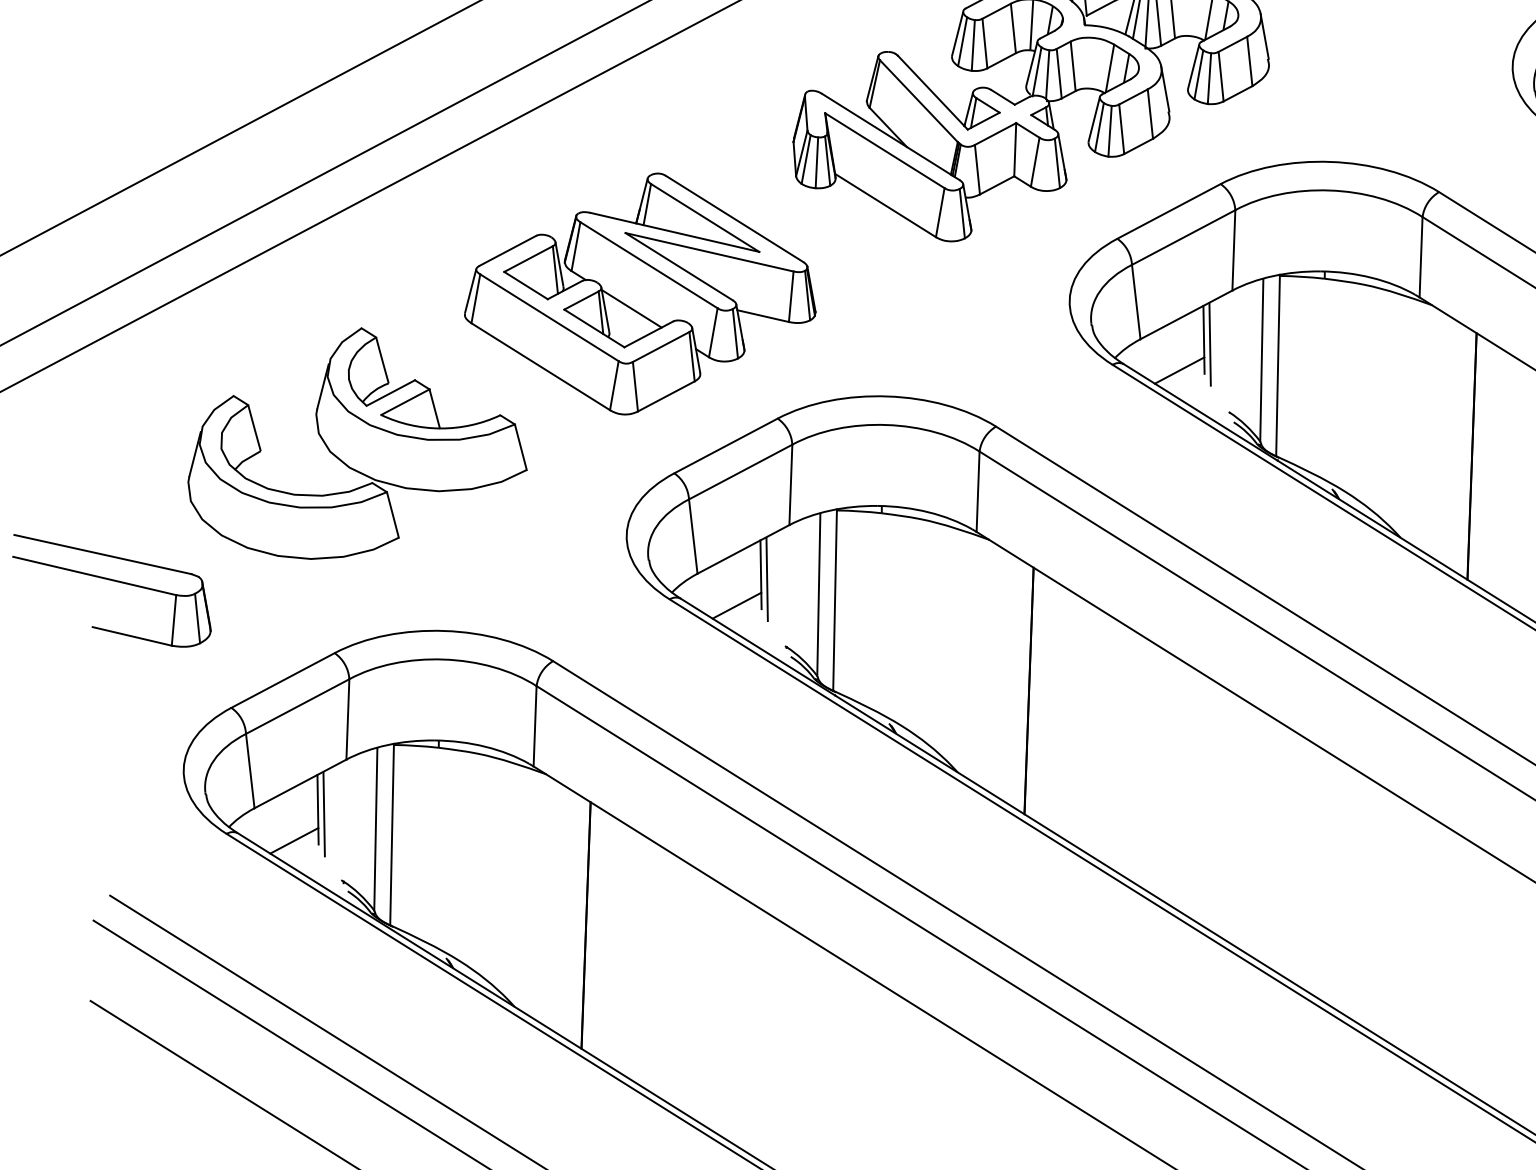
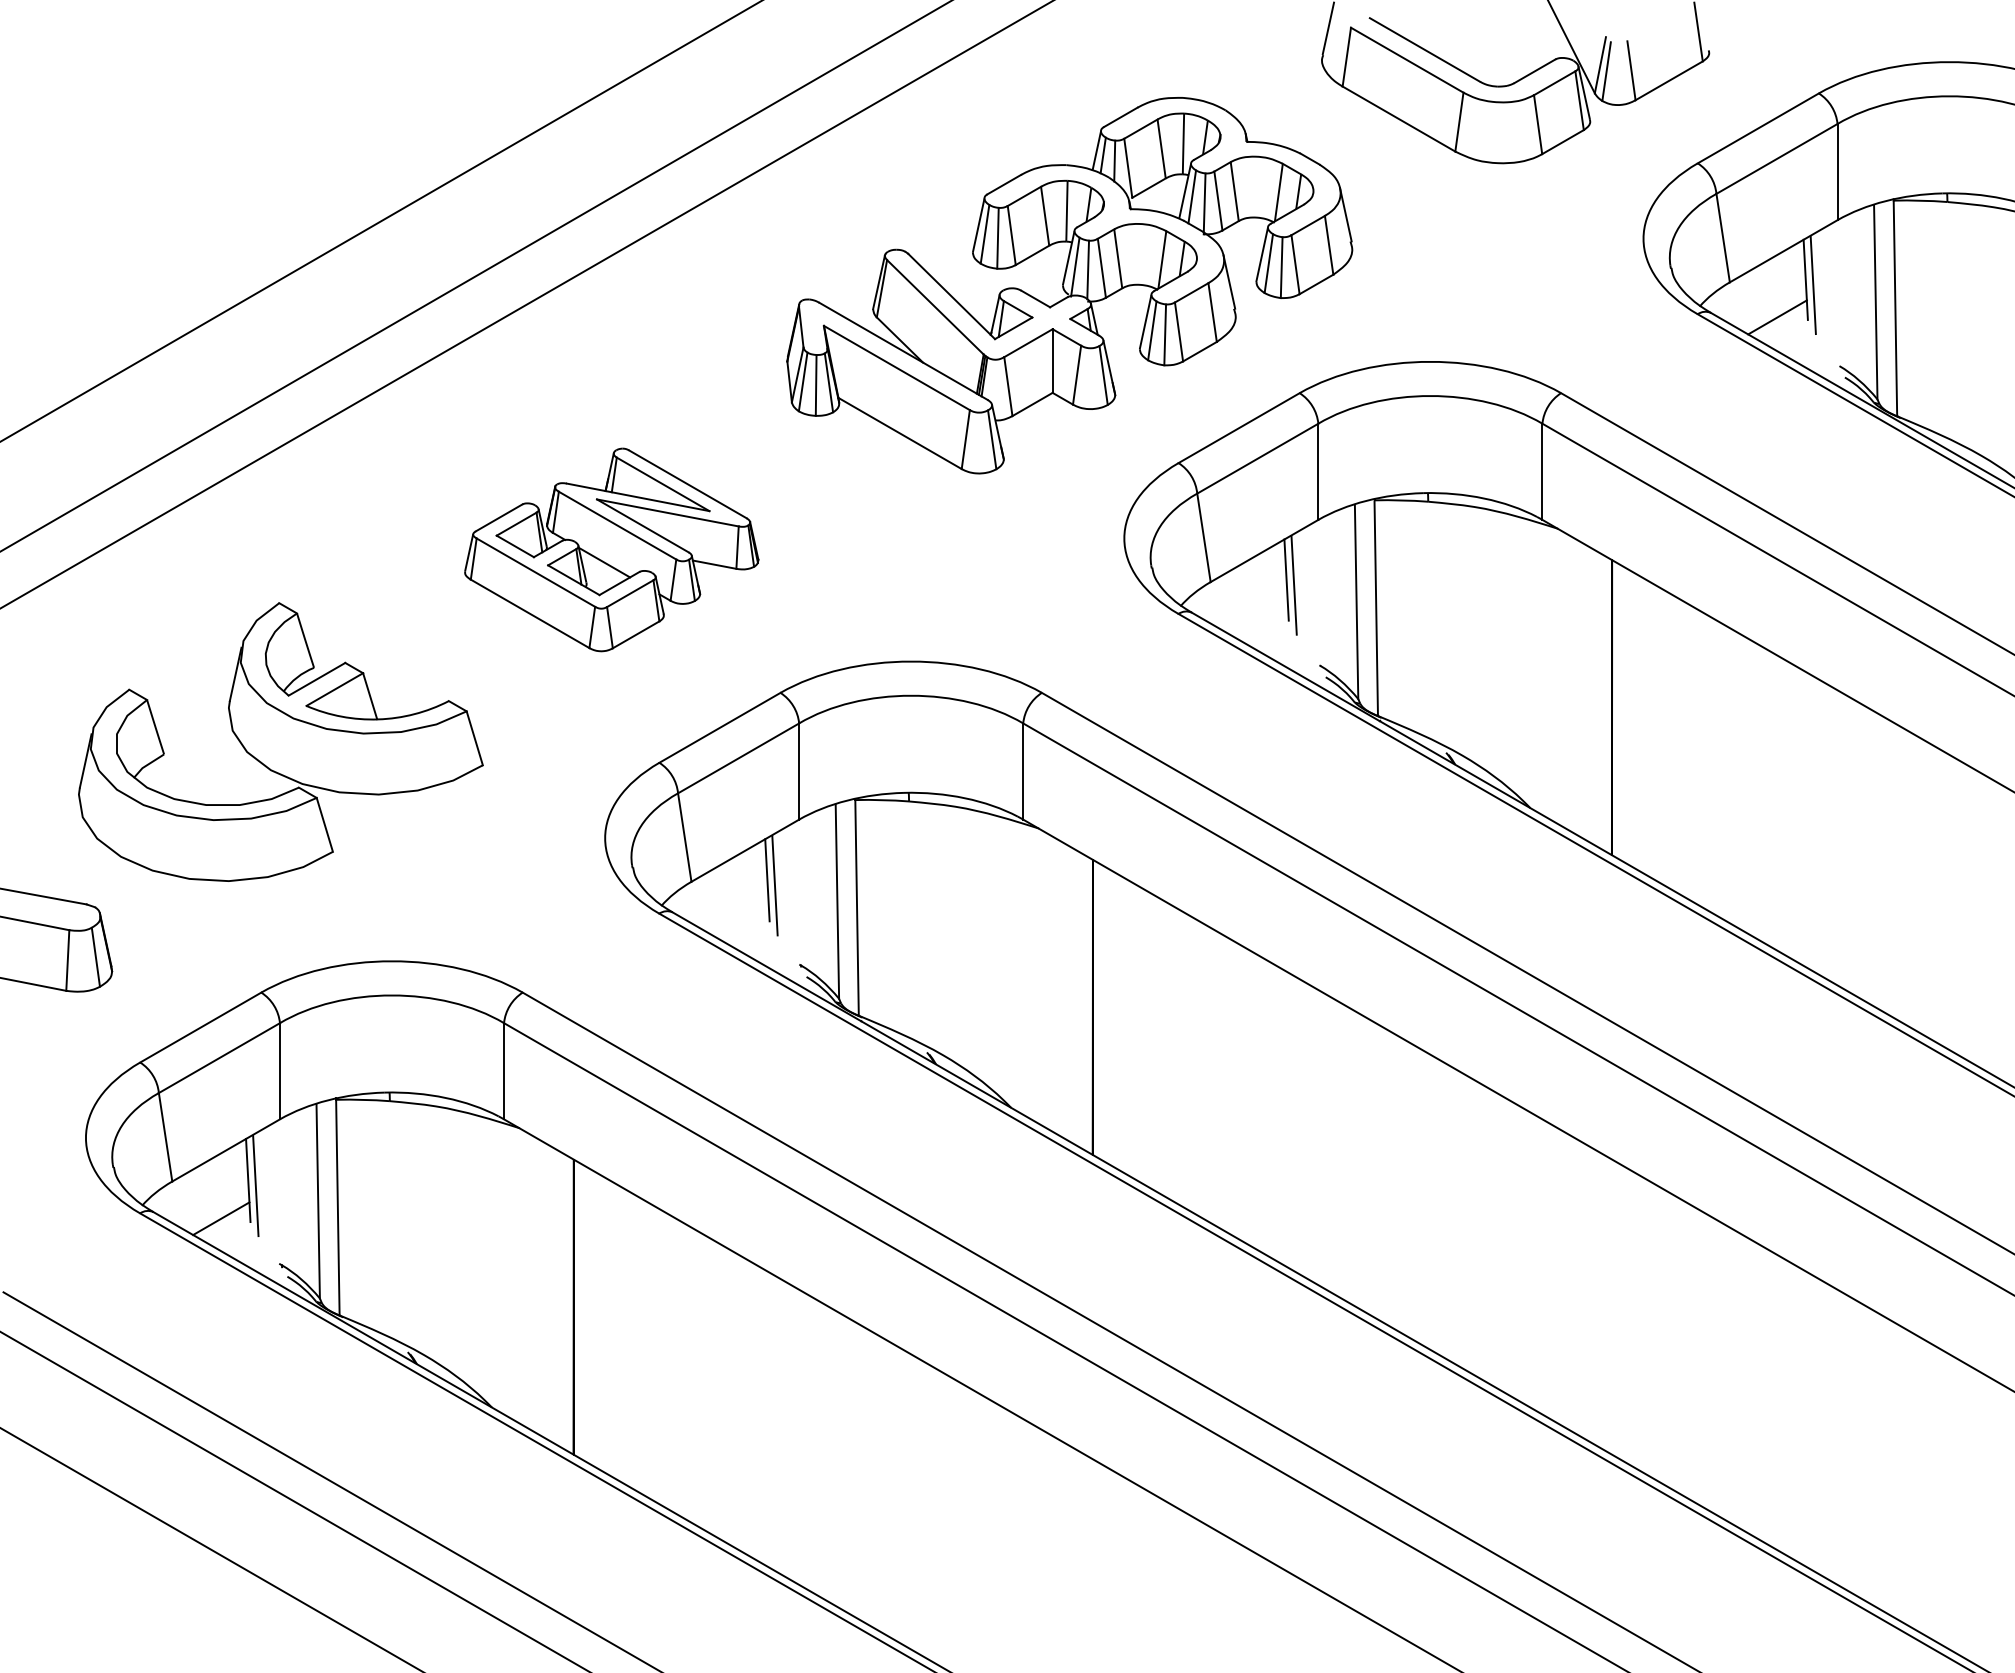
part: (640, 293) -> (611, 549), size x0.7
line: (1179, 370) -> (1258, 617), removed
line: (736, 605) -> (739, 917), removed

